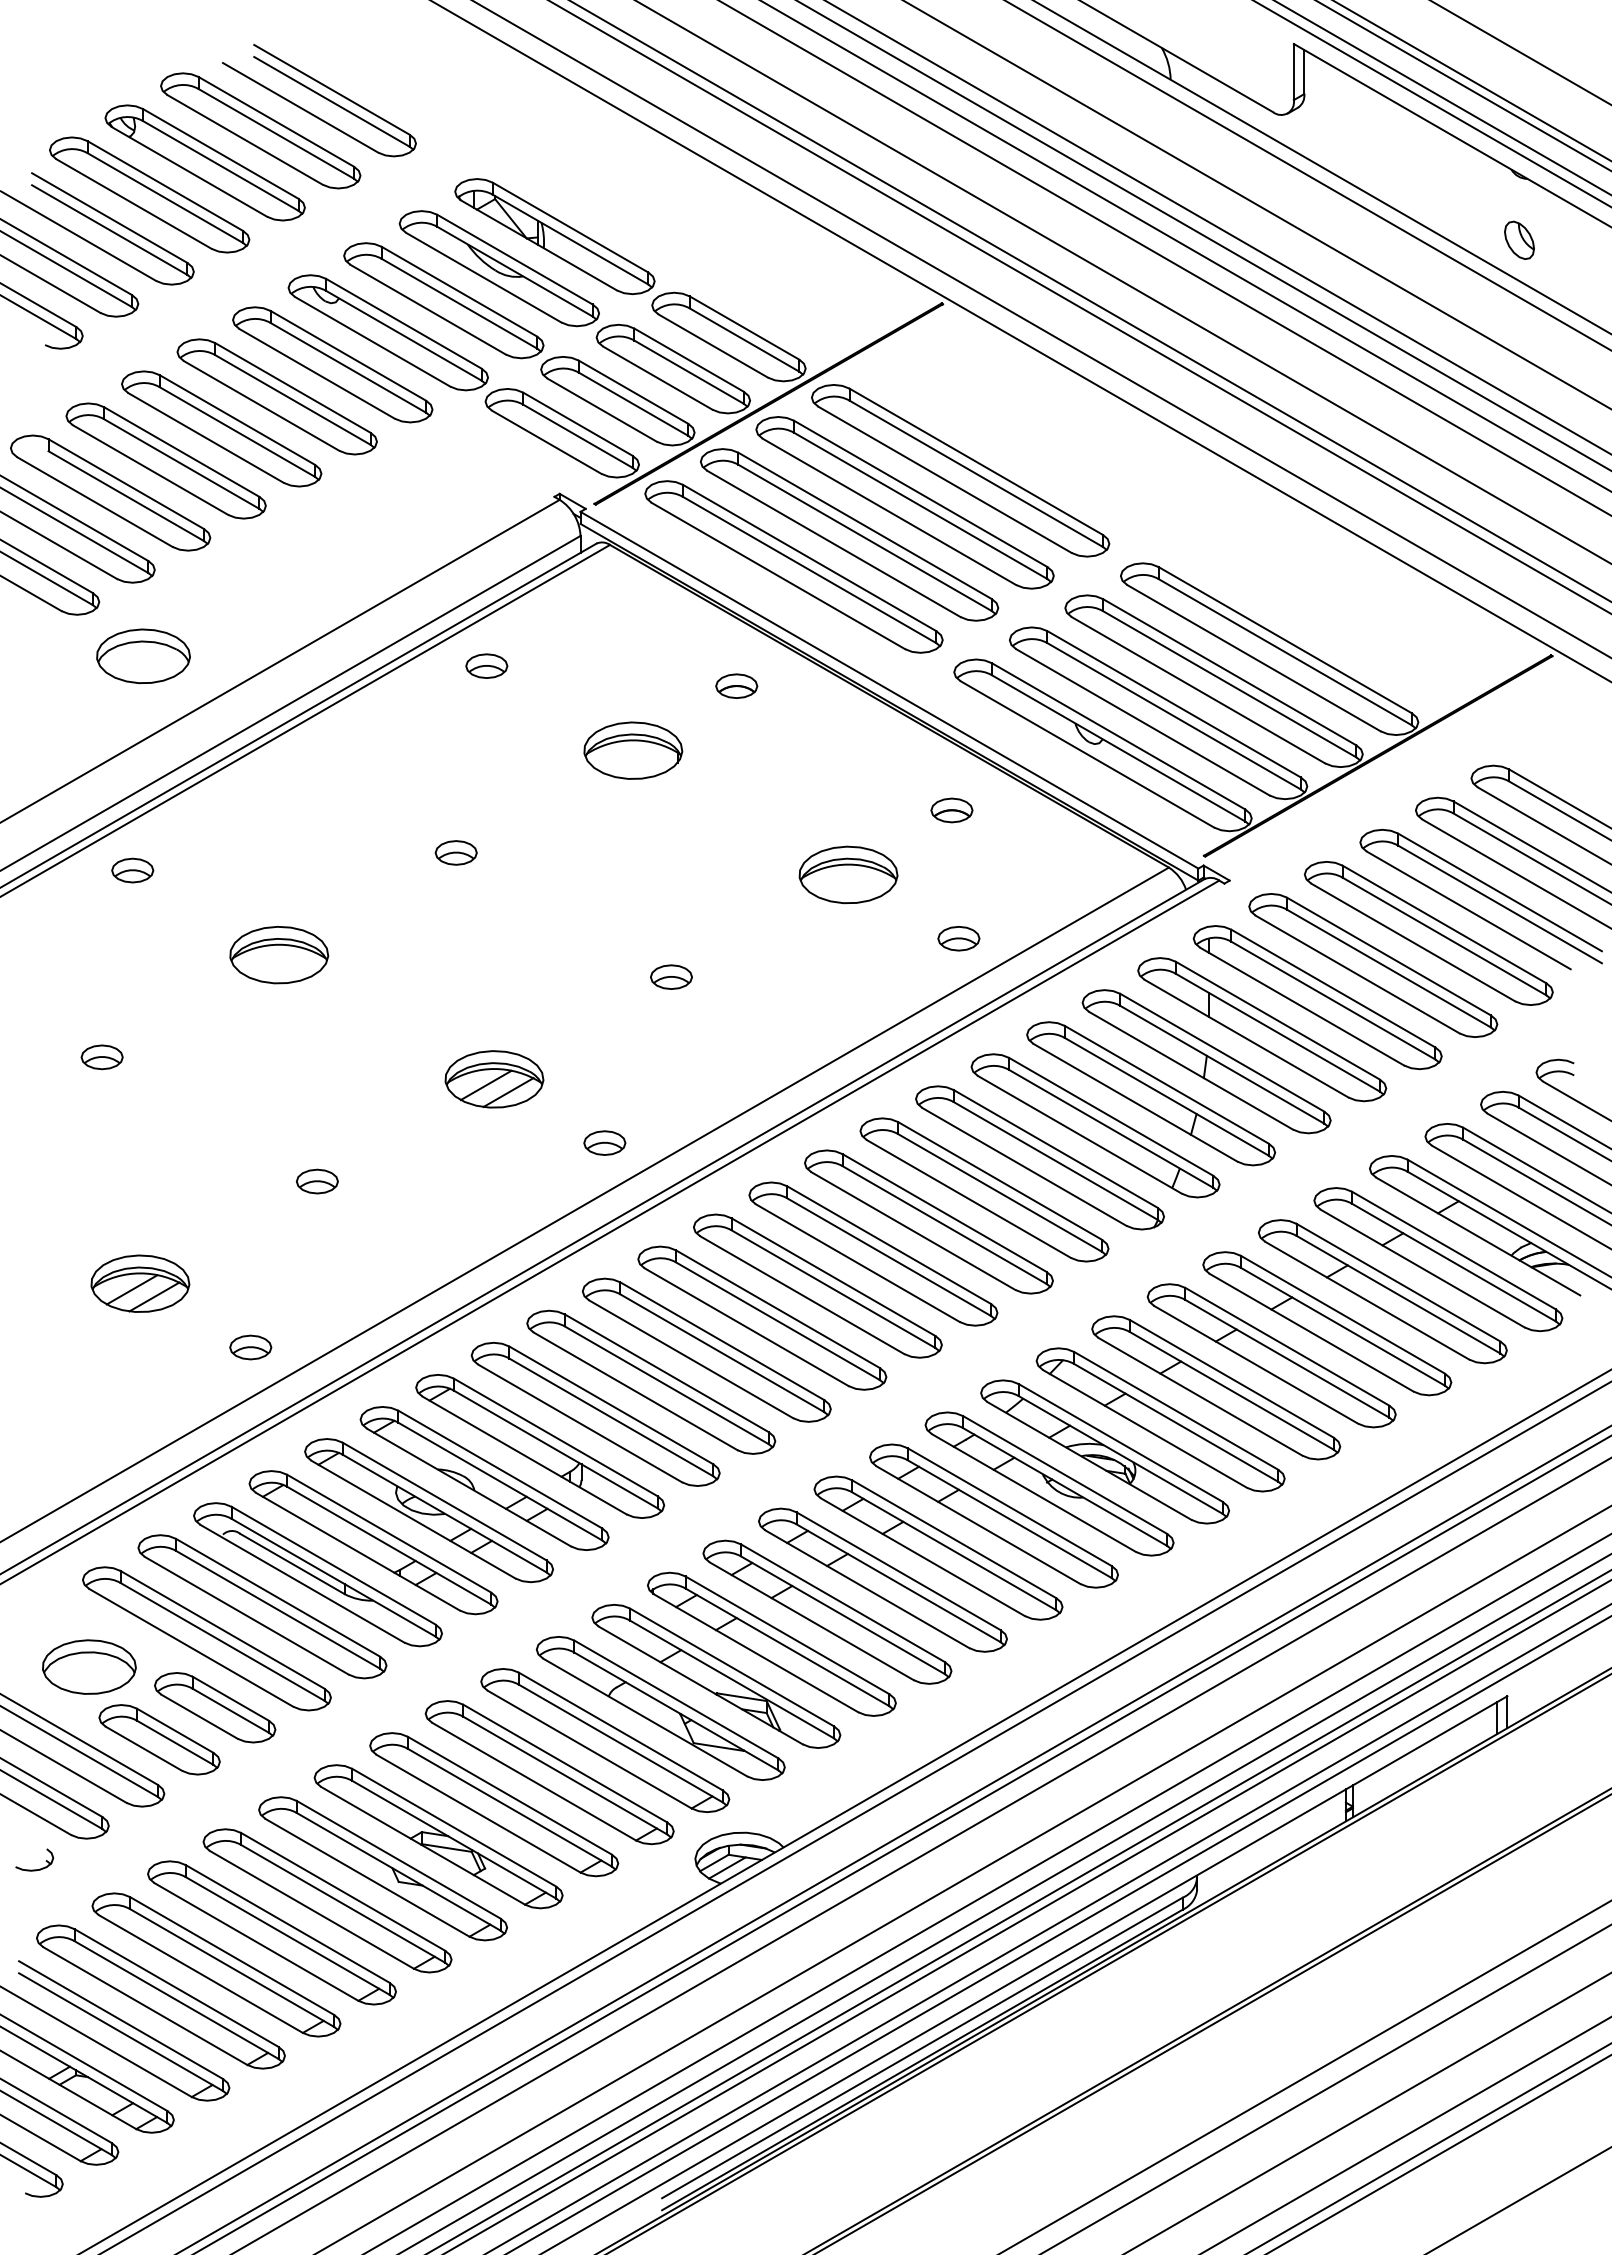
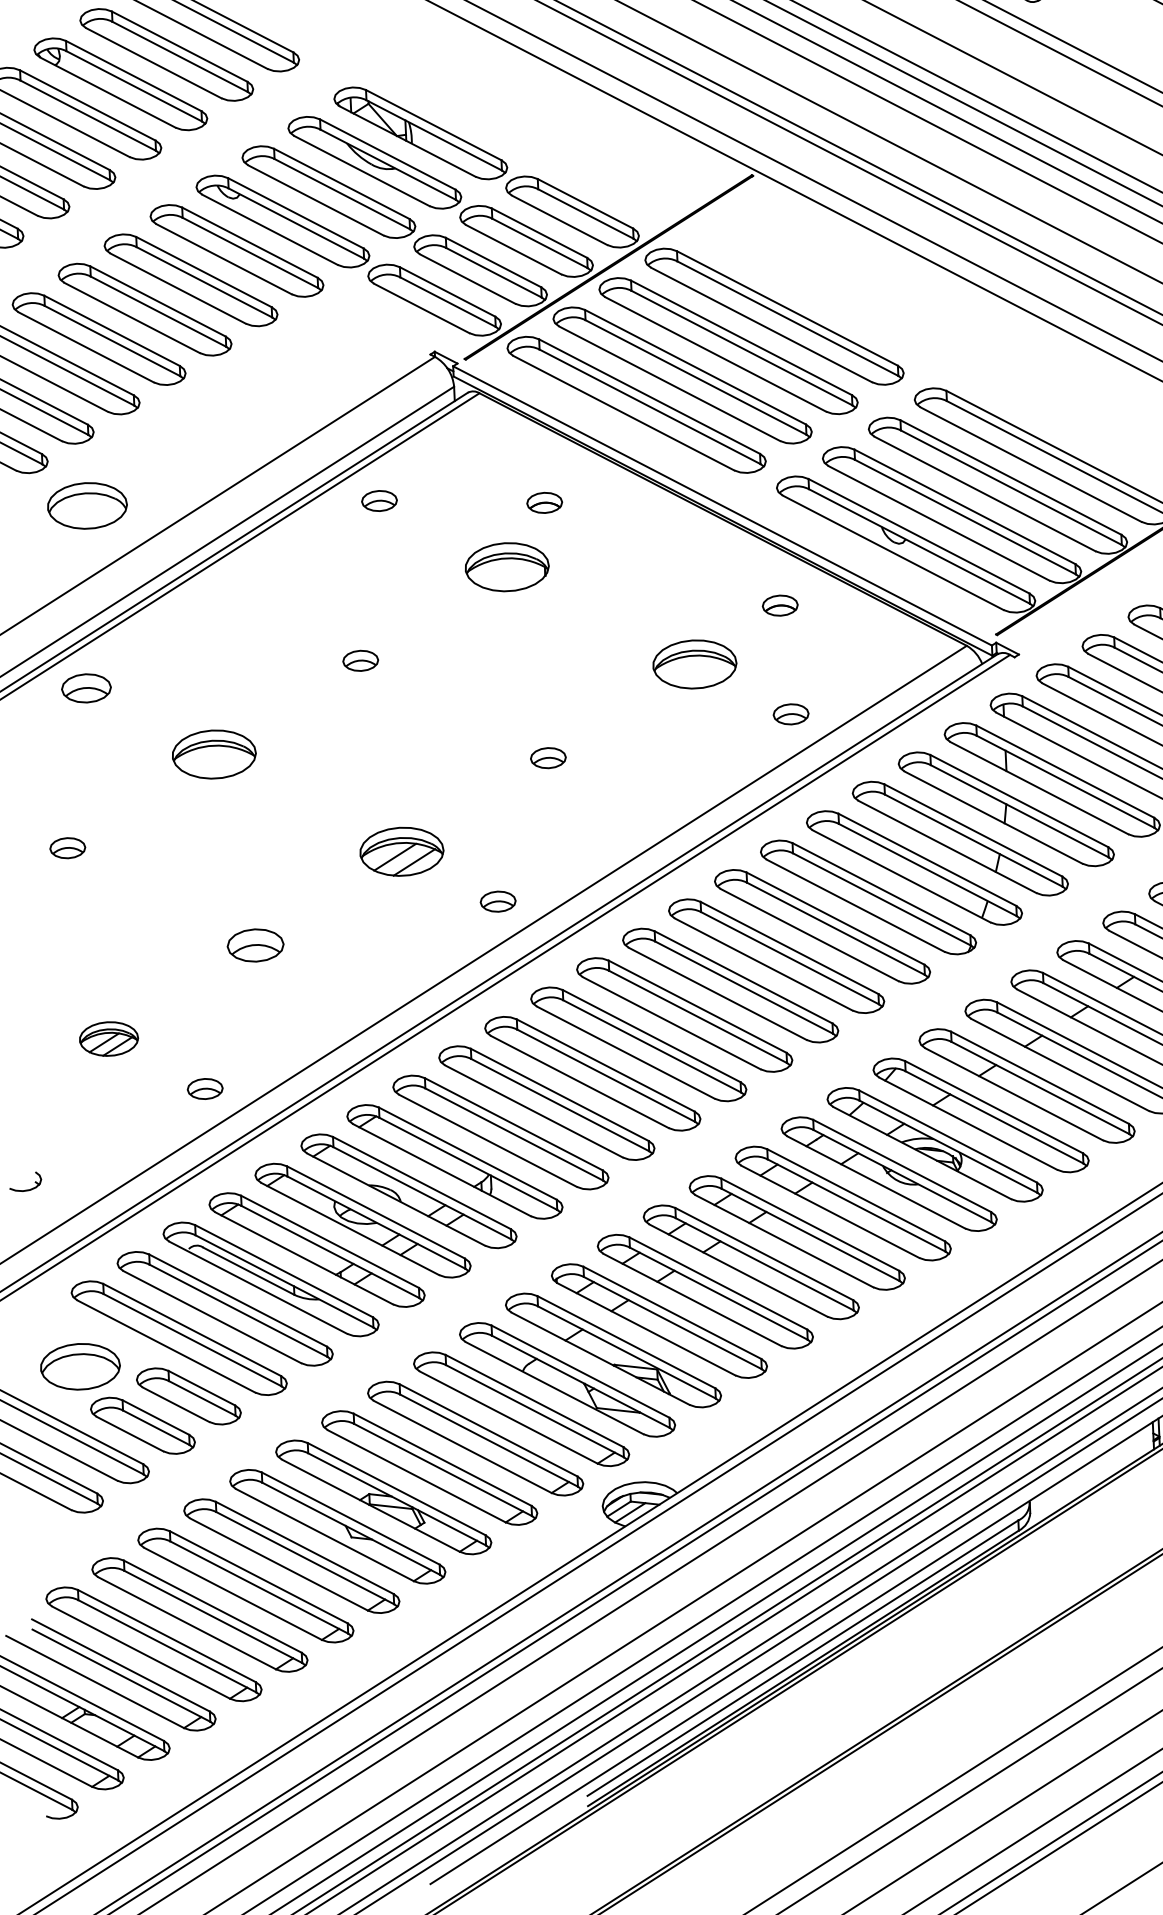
part: (736, 685) -> (544, 502), moved
part: (132, 870) -> (86, 688), size x1.4
part: (316, 1181) -> (254, 945), size x1.6
part: (140, 1283) -> (109, 1038), size x0.7
part: (34, 1869) -> (25, 1189), moved

